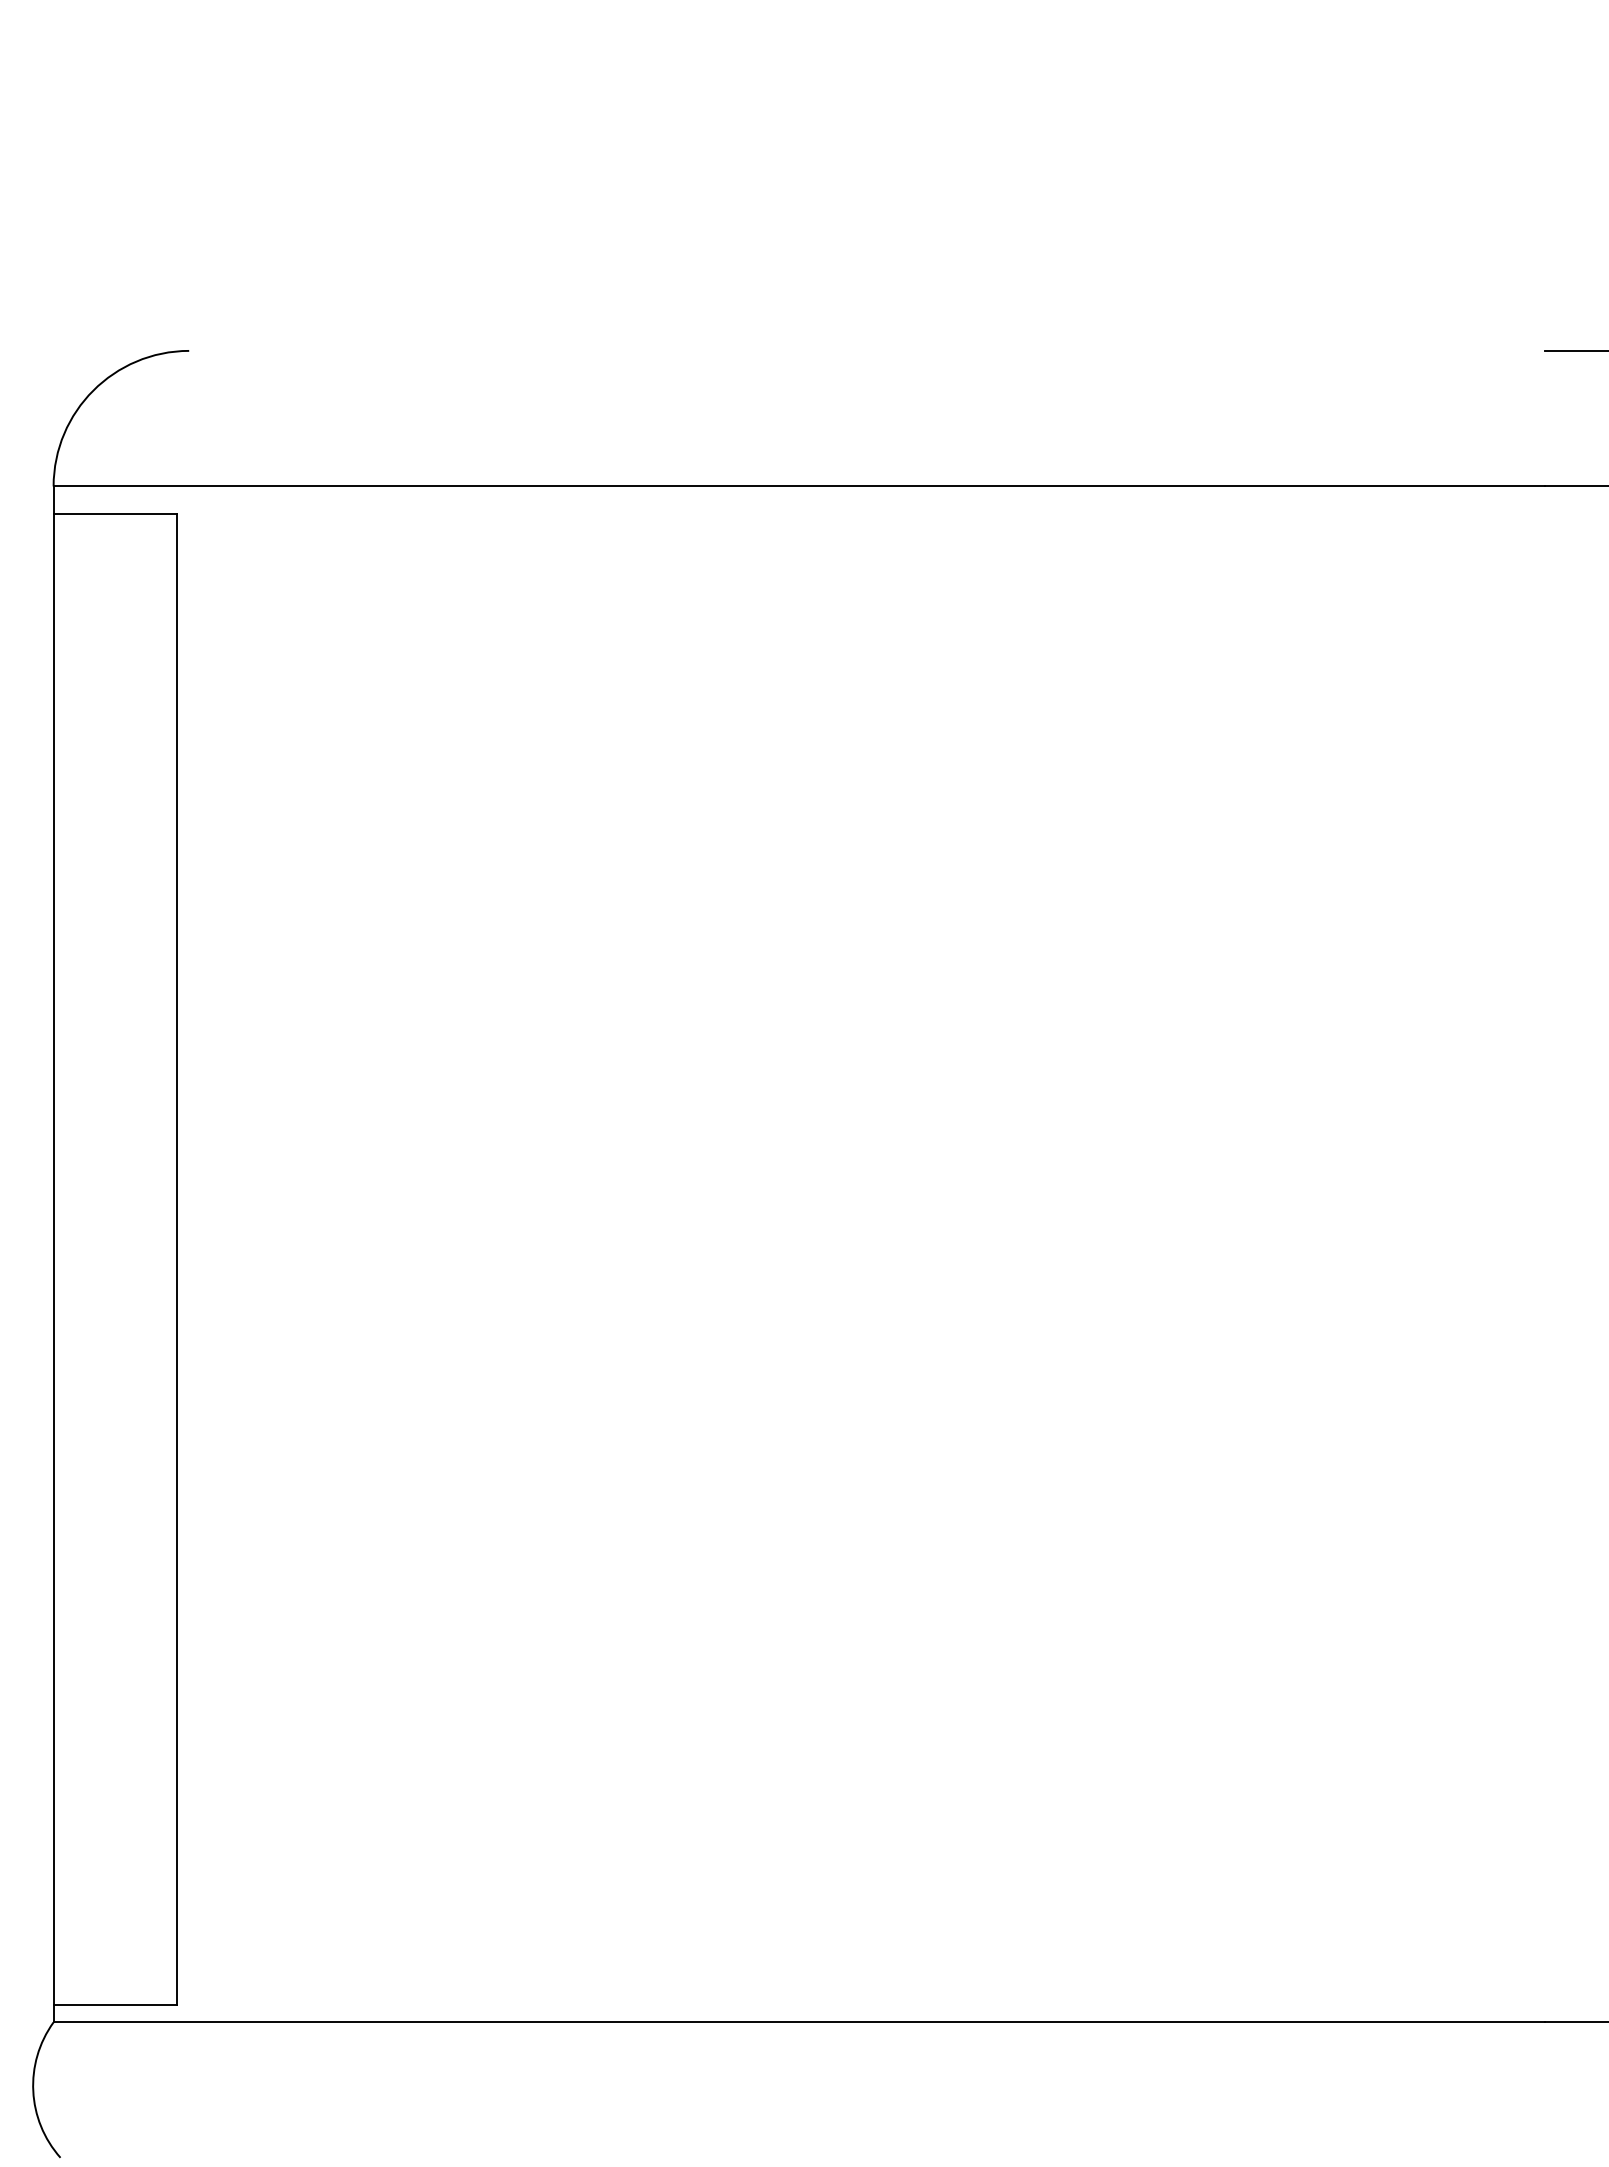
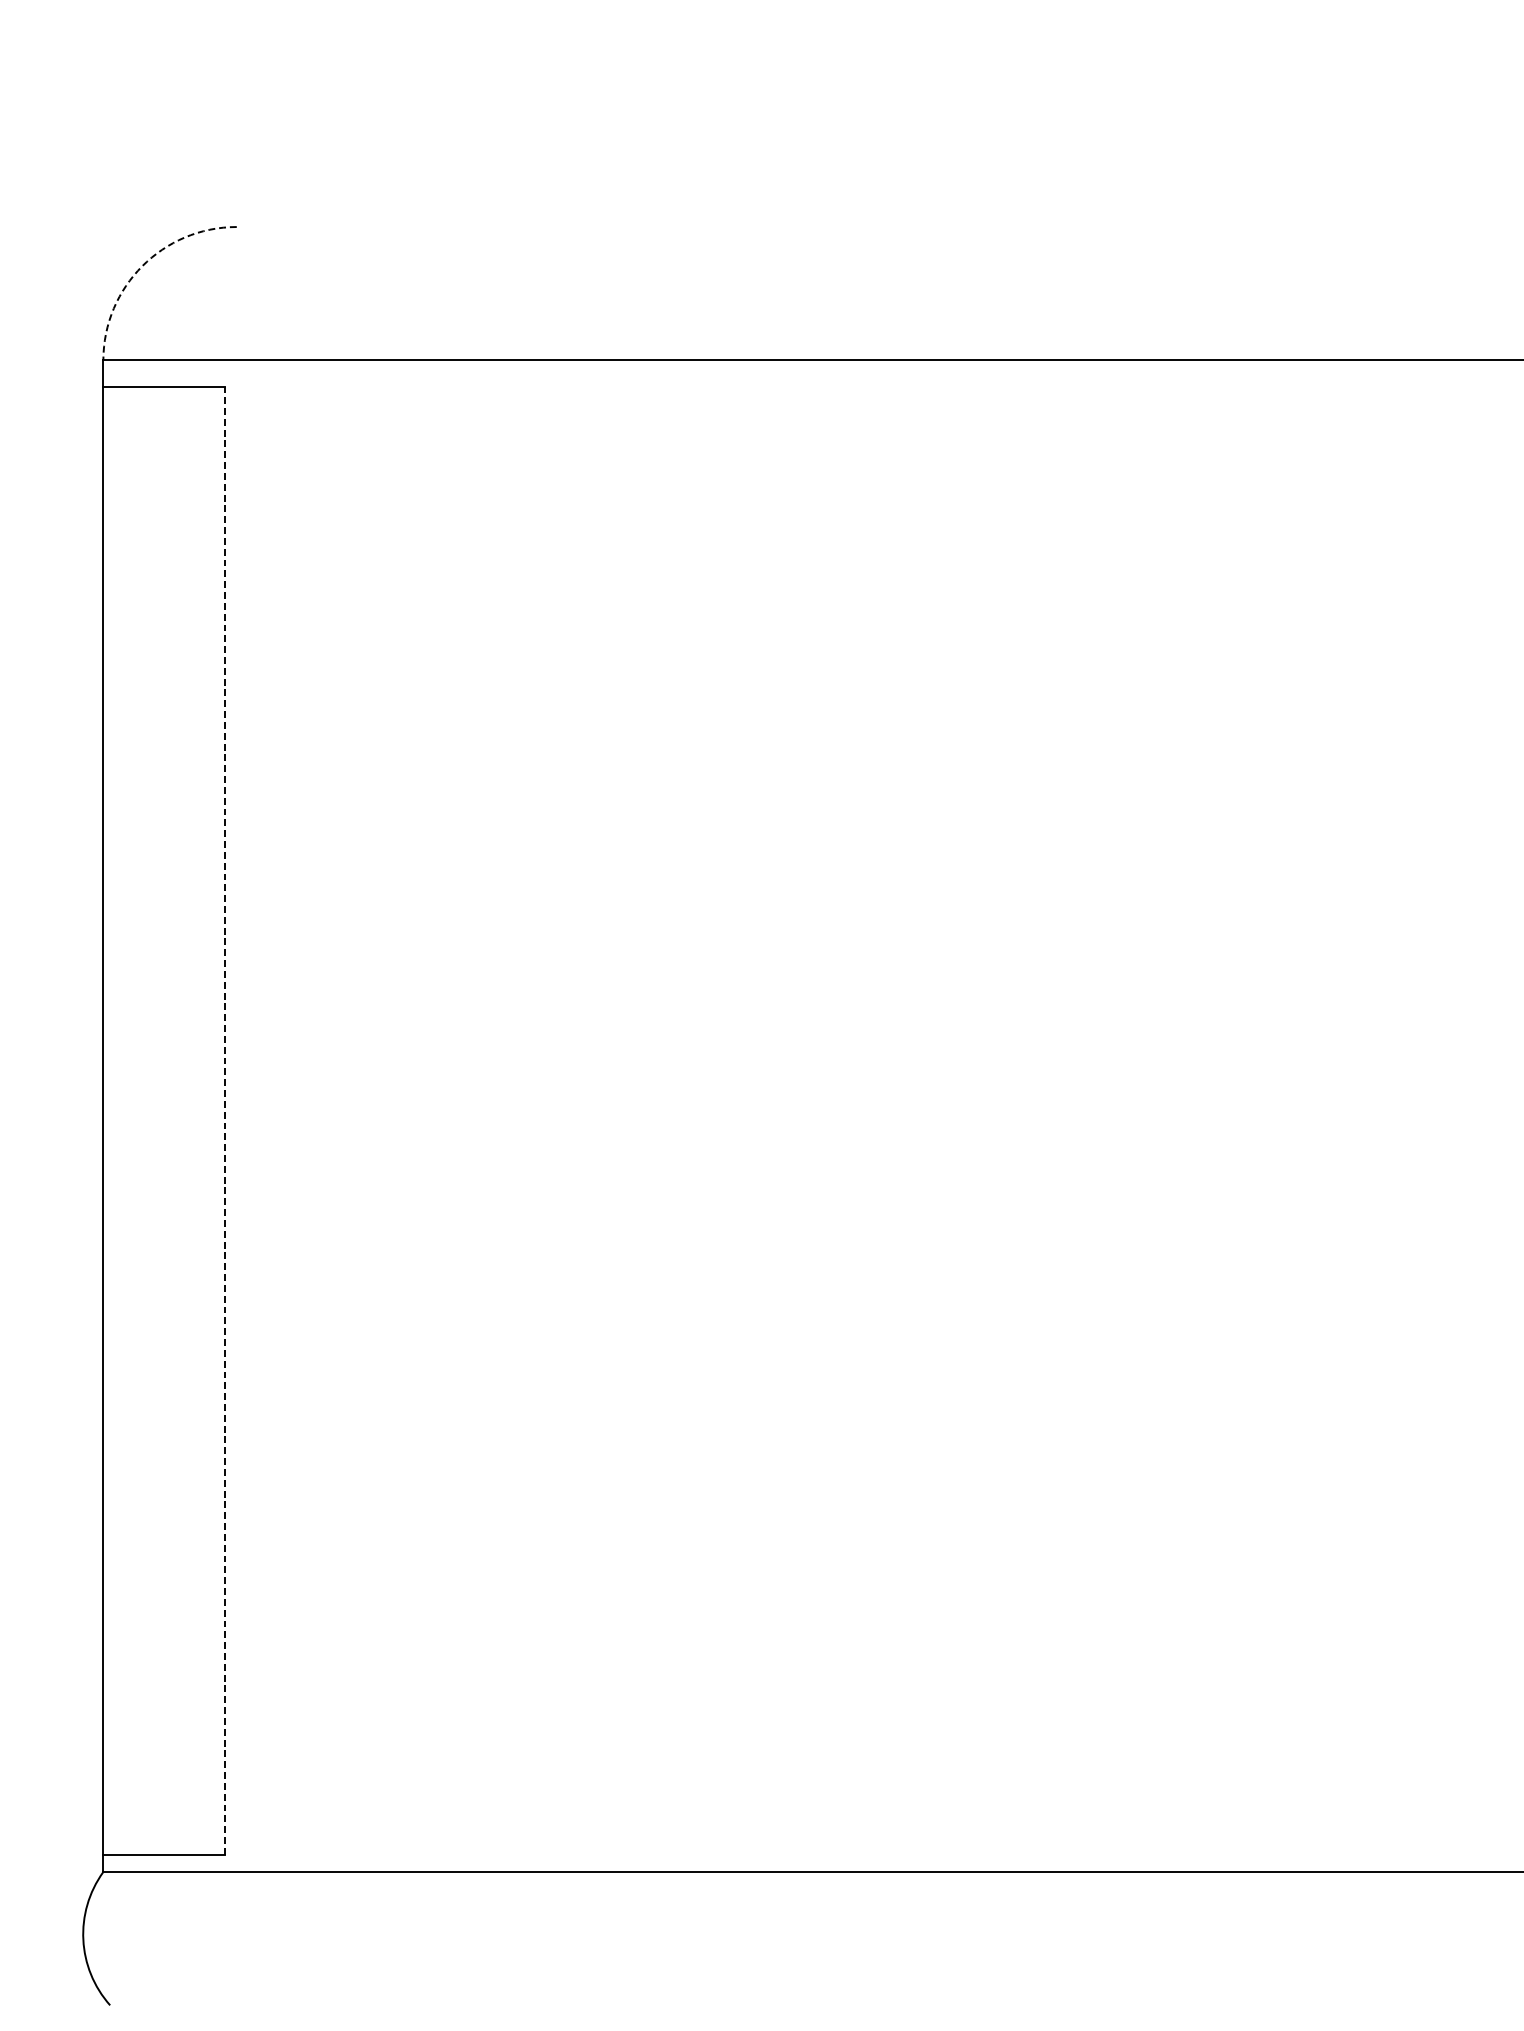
arc: (93, 390) -> (142, 265), solid -> dashed
line: (176, 1259) -> (224, 1121), solid -> dashed

